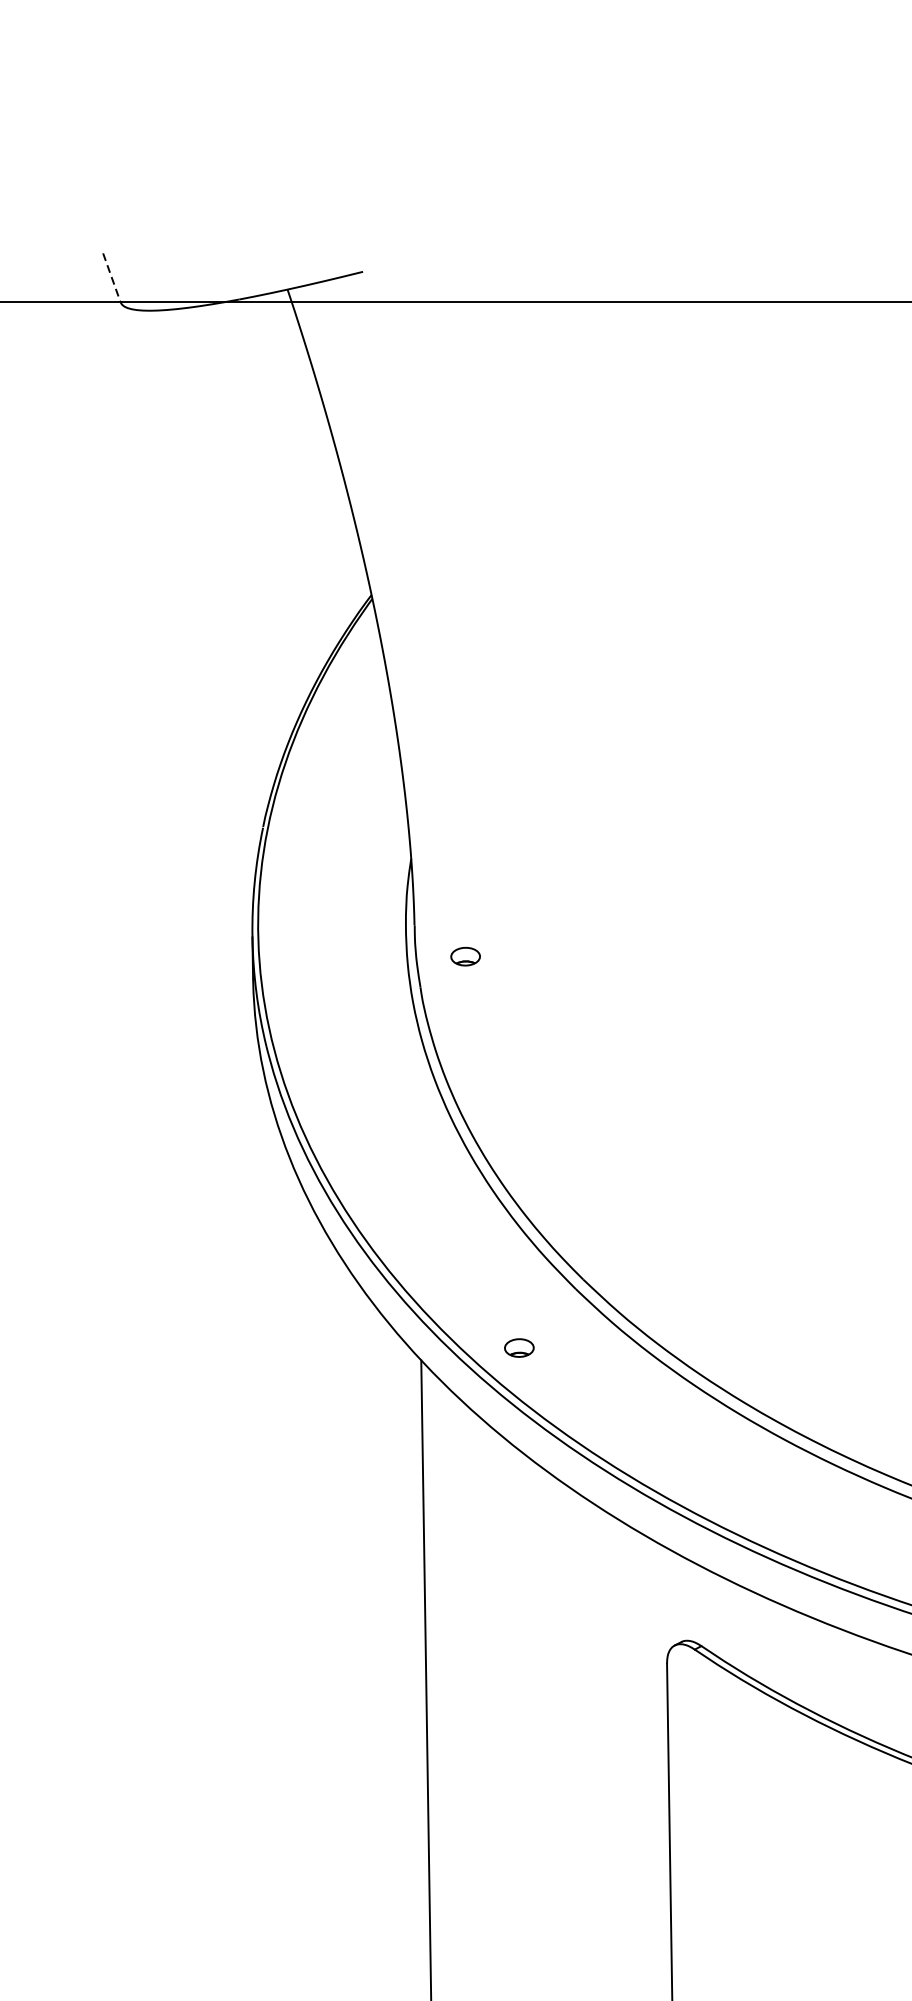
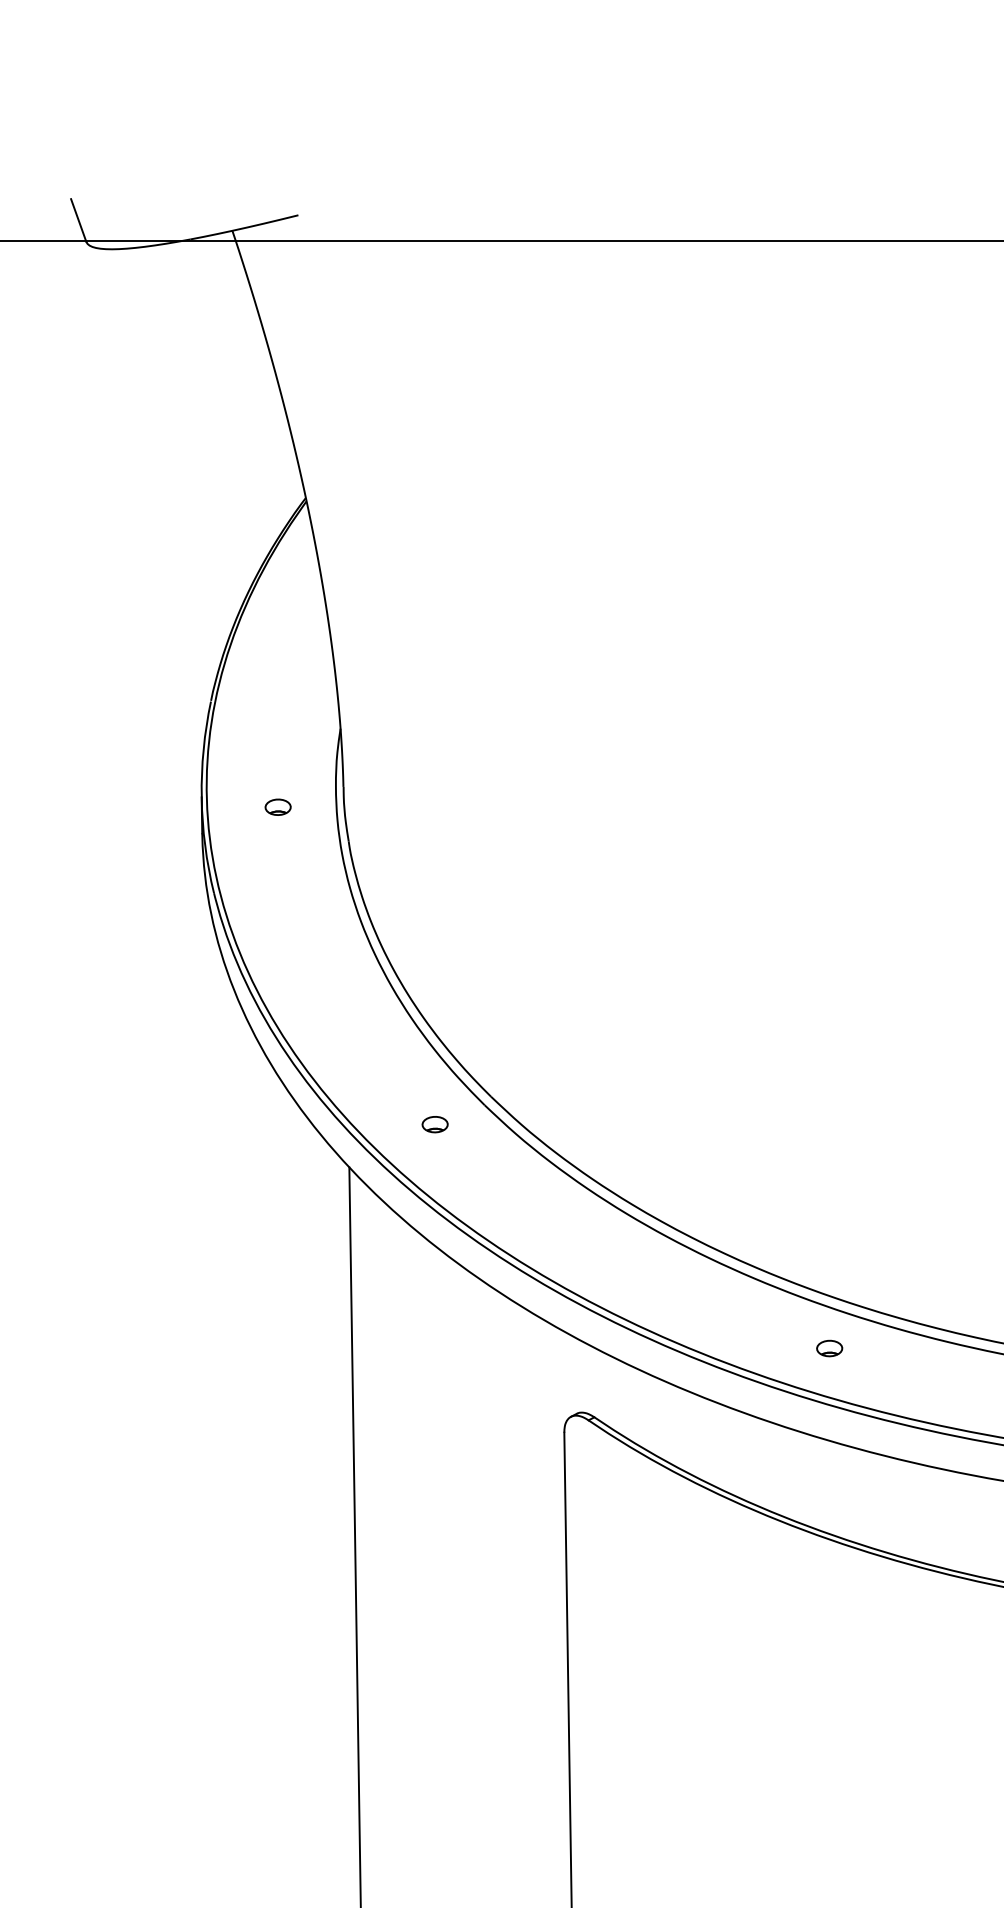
line: (111, 277) -> (78, 220), dashed -> solid
part: (464, 955) -> (277, 806), moved
part: (518, 1347) -> (434, 1124), moved

